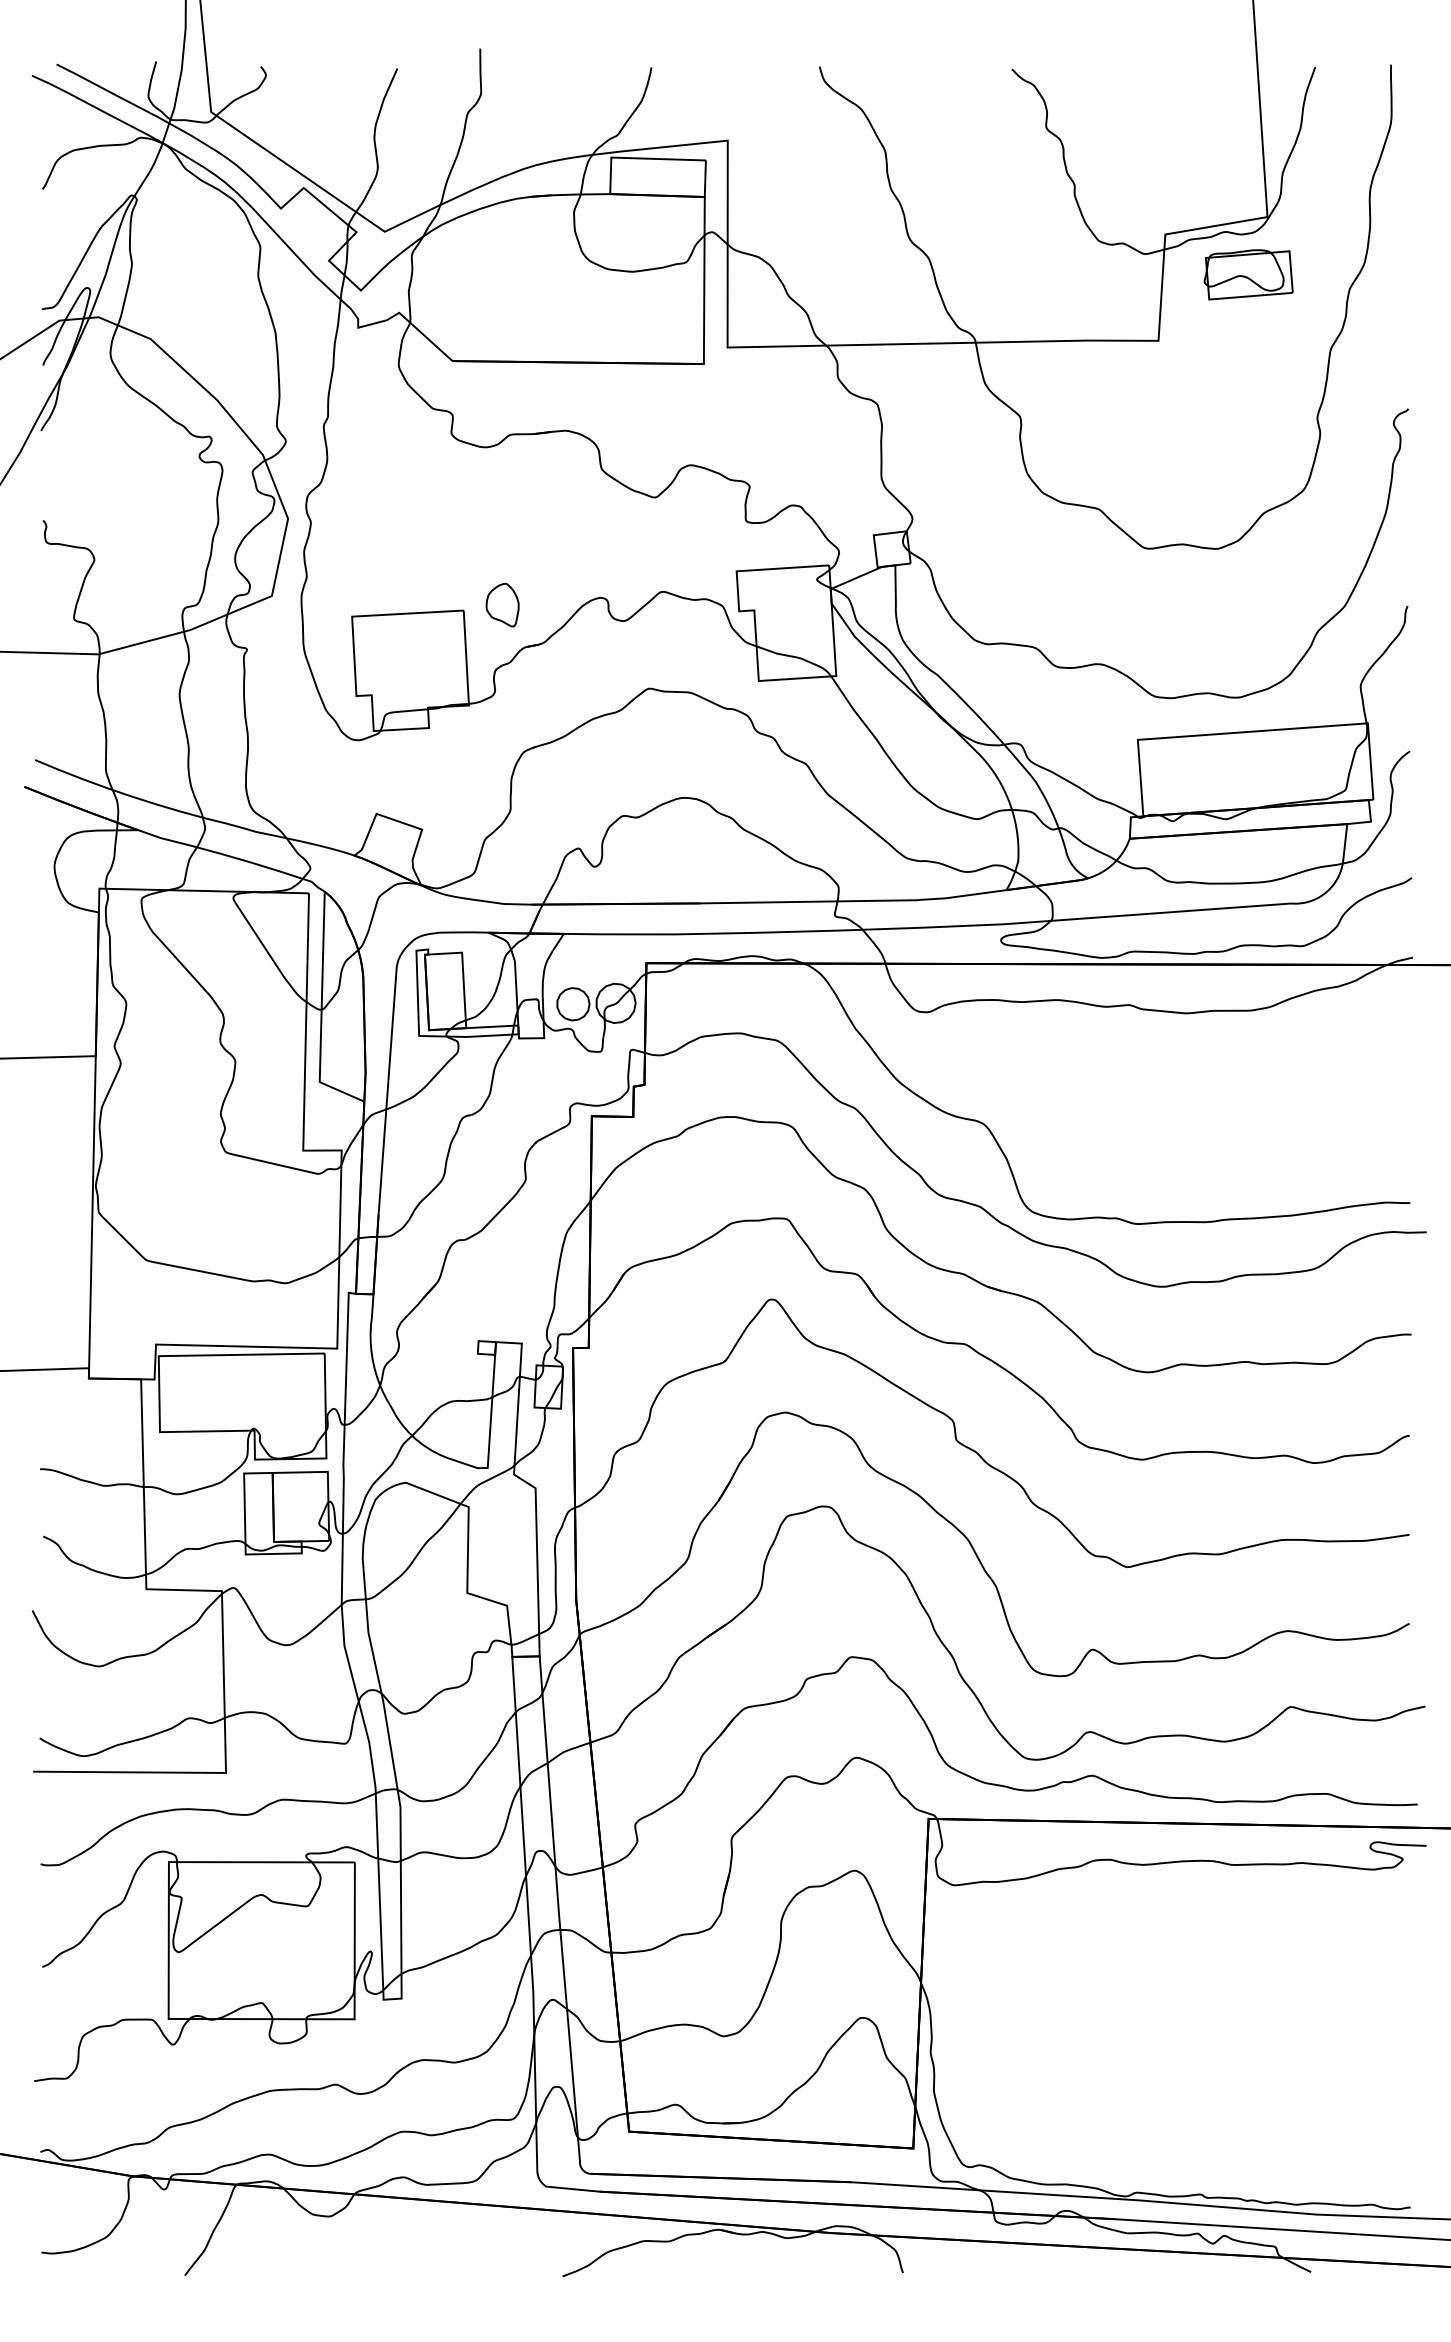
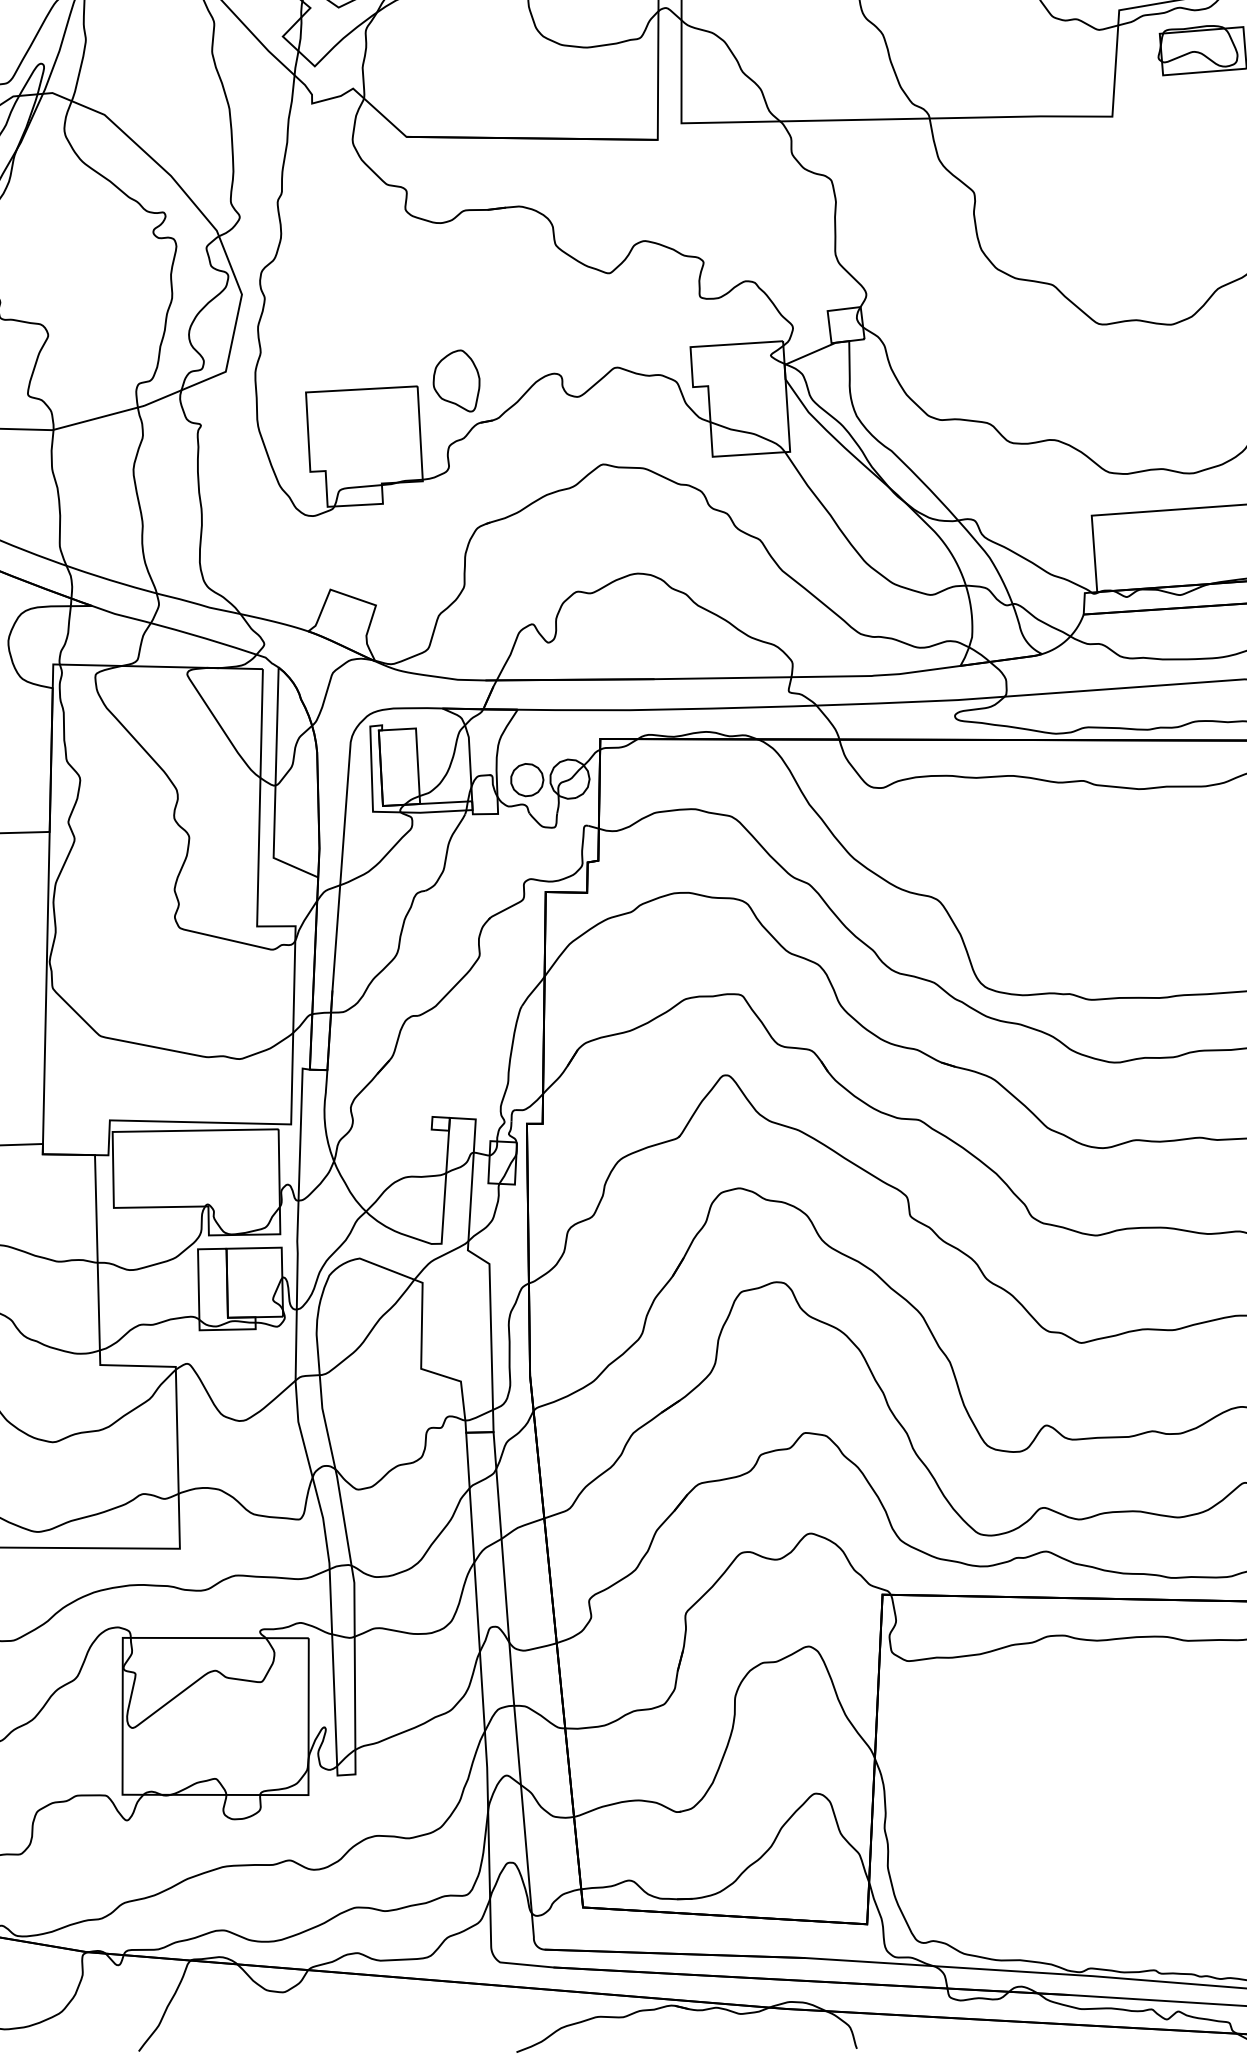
part: (502, 604) -> (456, 380), size x1.43

